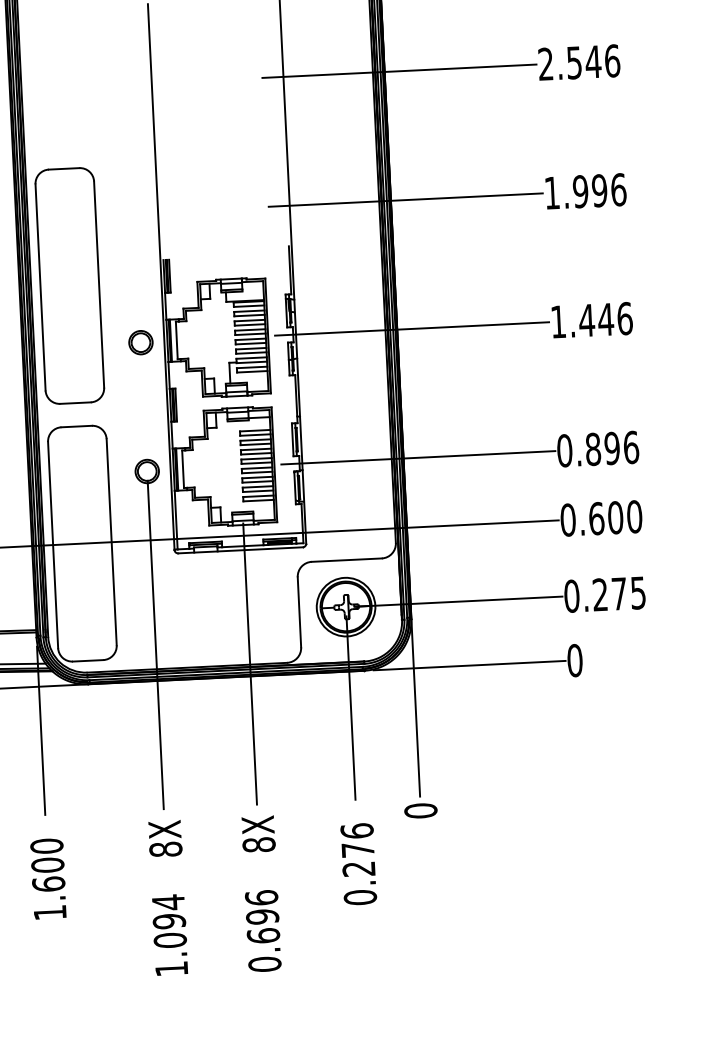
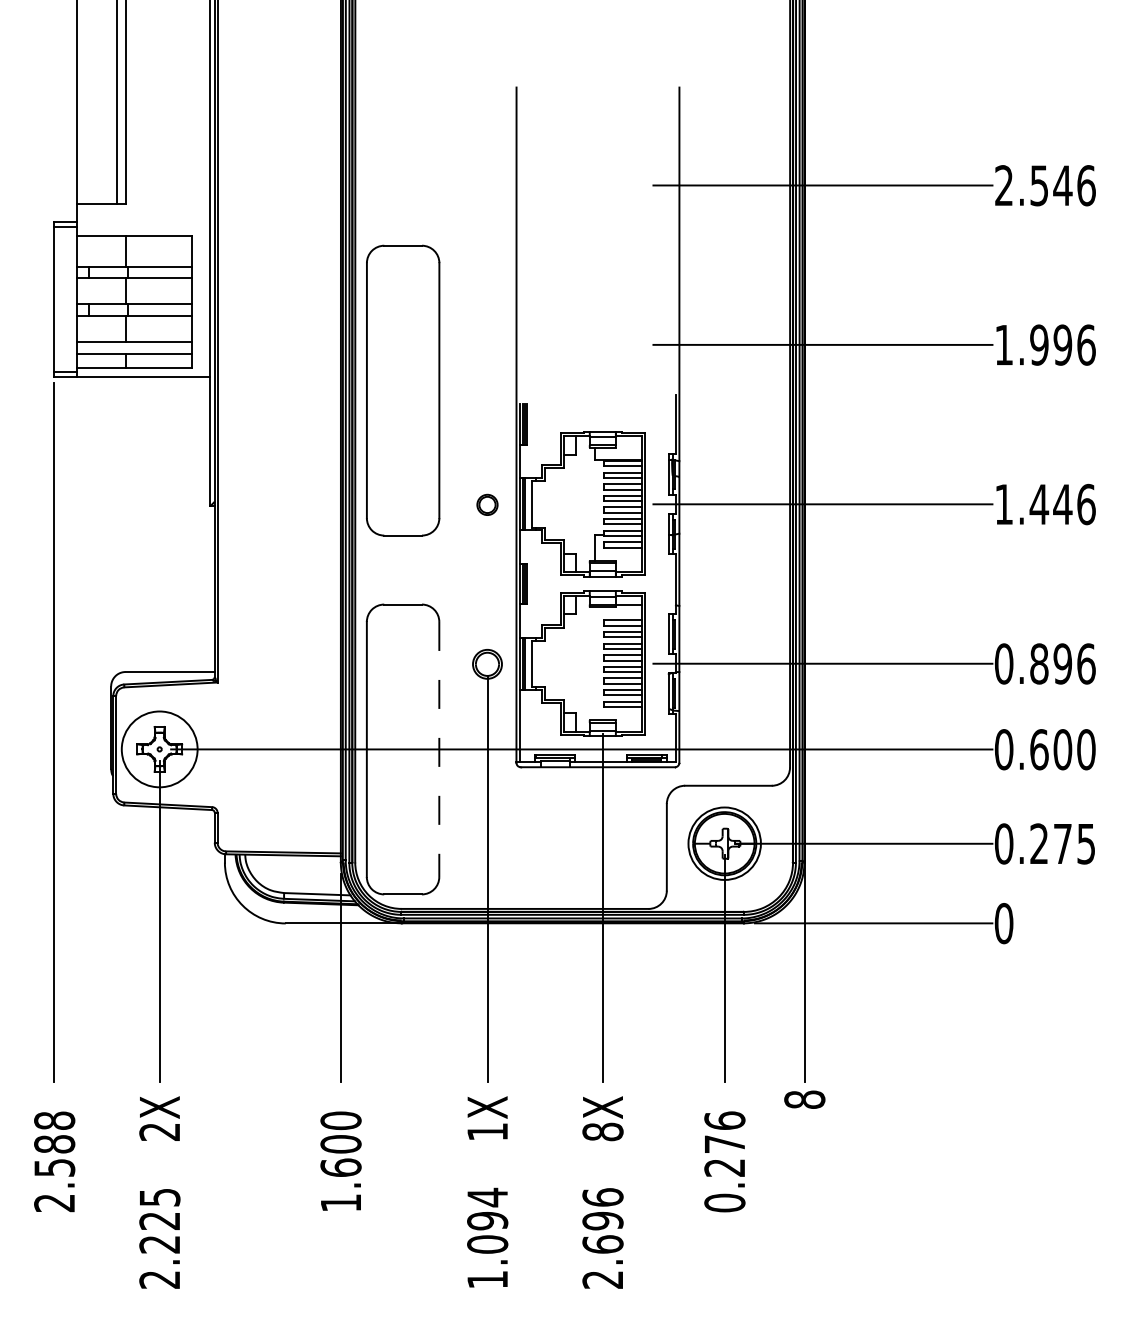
part: (70, 285) -> (403, 390), moved
part: (140, 342) -> (487, 504), size x0.7
line: (111, 542) -> (439, 749), solid -> dashed
text: (420, 810) -> (804, 1099), 0 -> 8
text: (165, 849) -> (487, 1131), 8X -> 1X
text: (264, 964) -> (602, 1279), 0.696 -> 2.696

